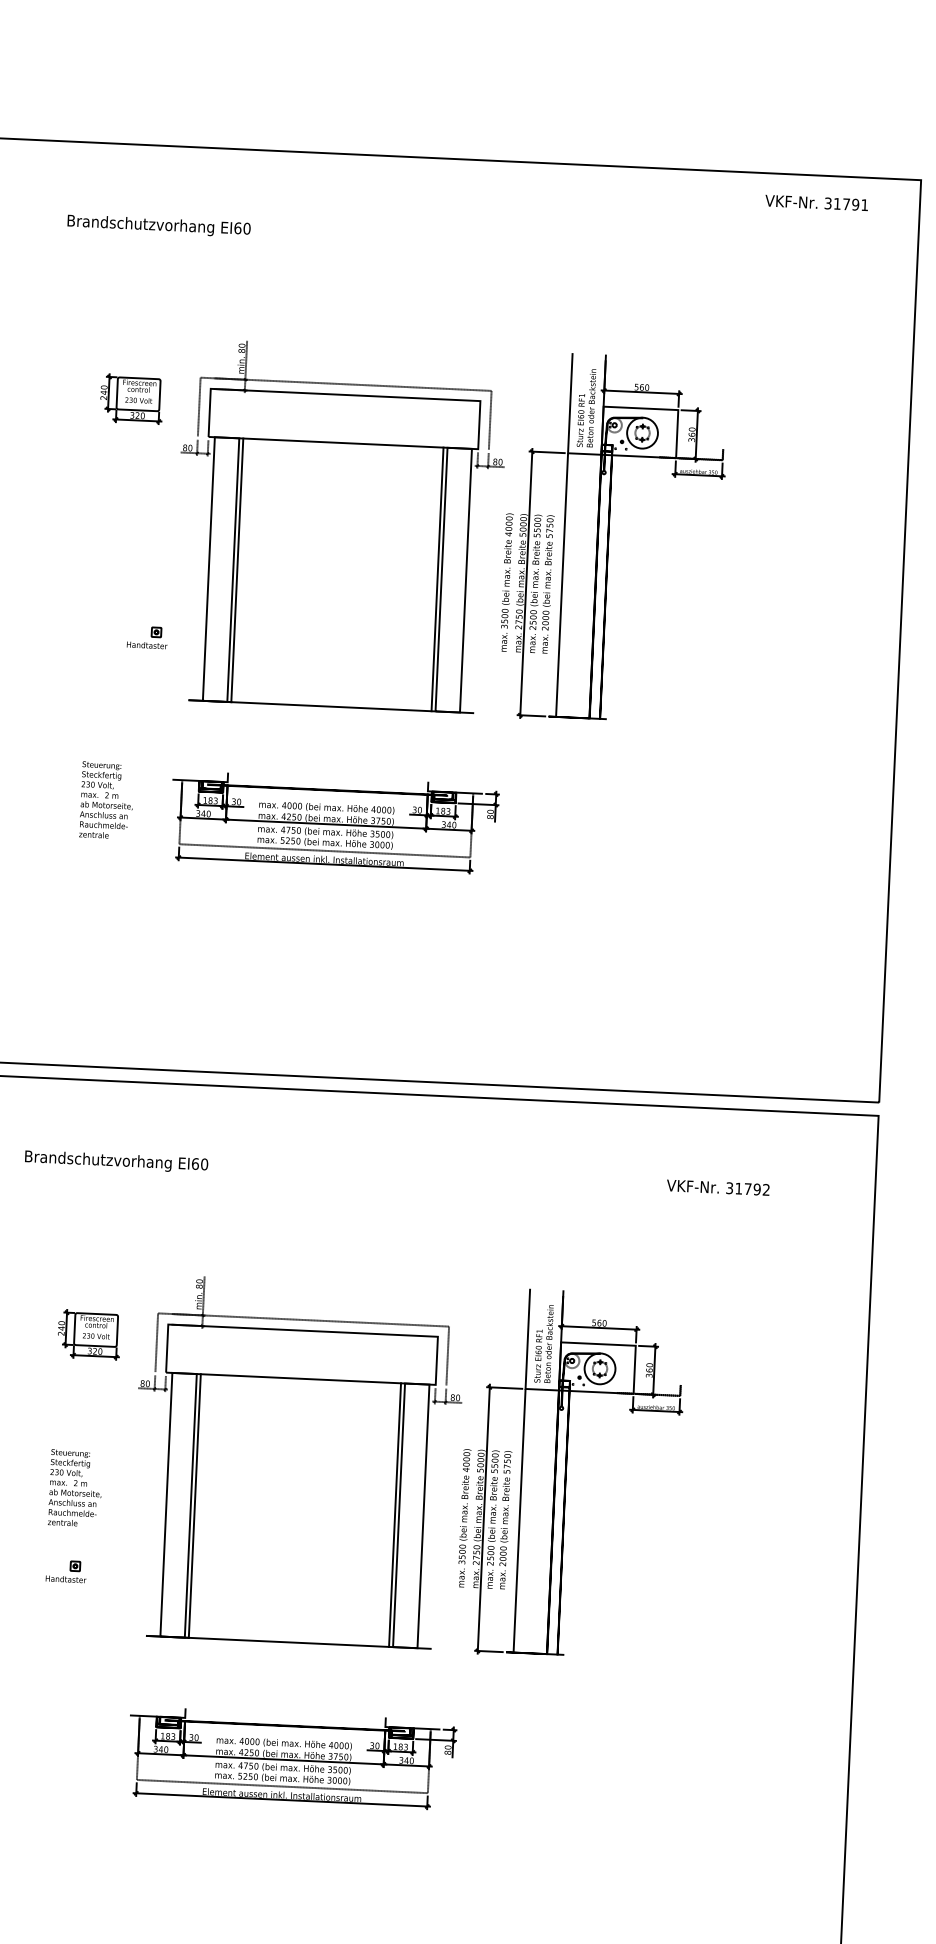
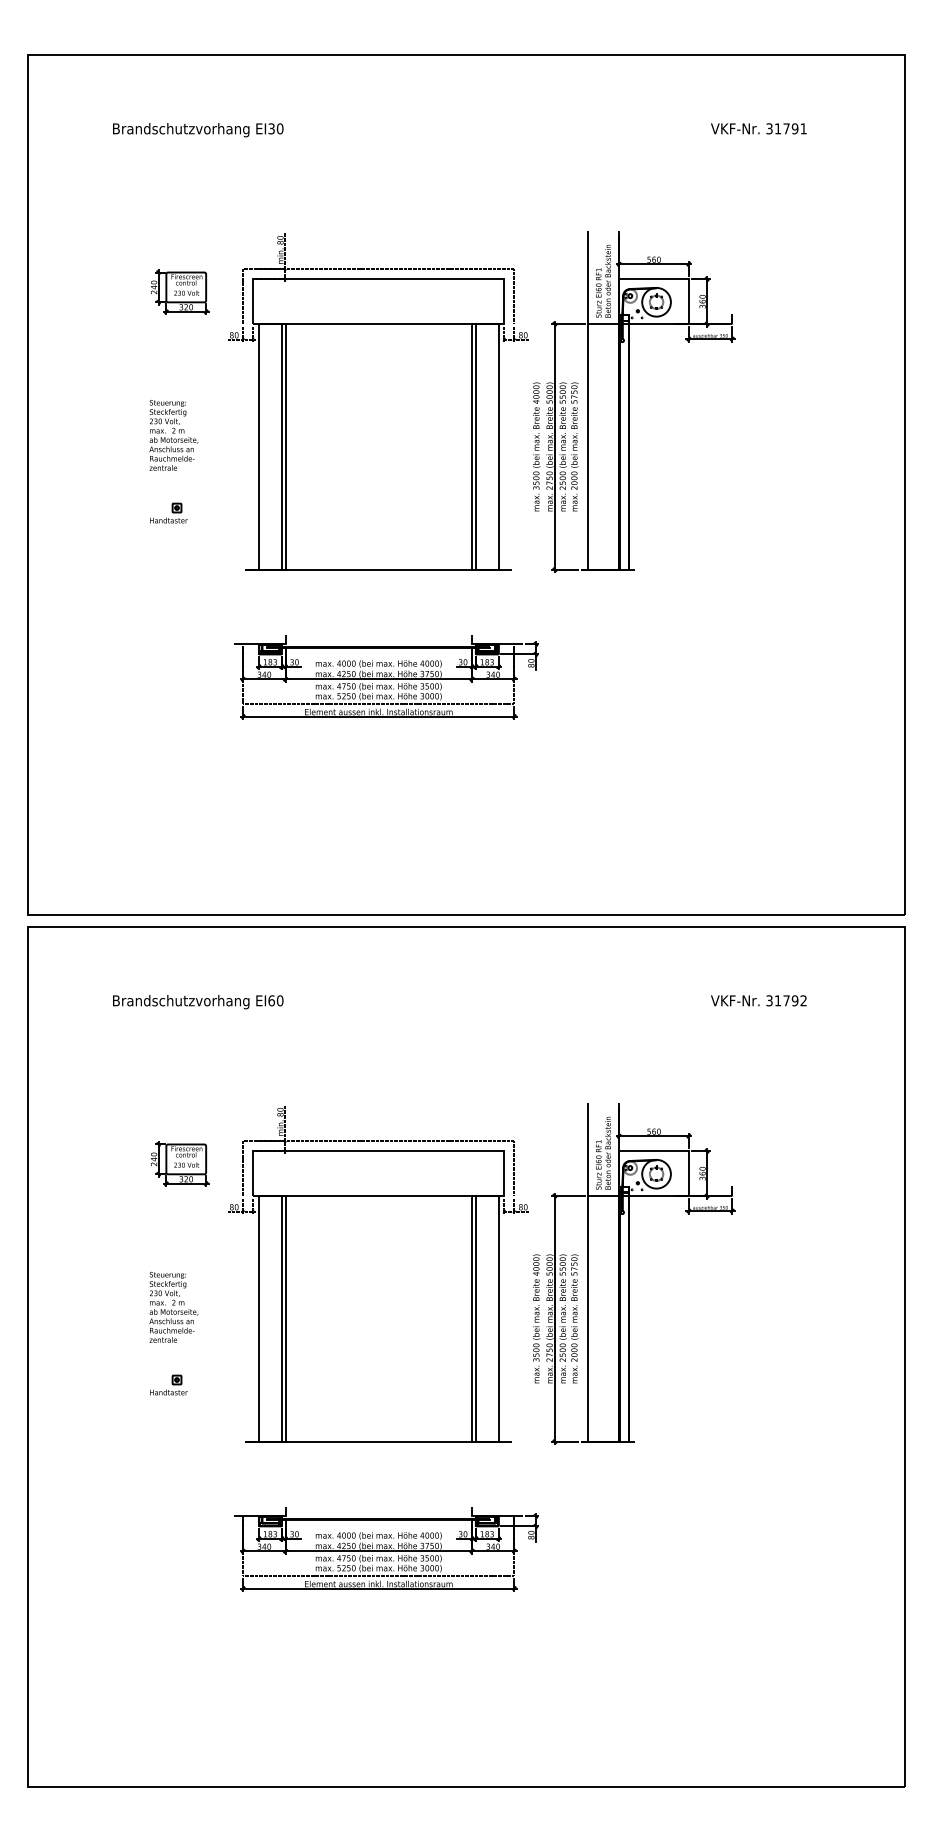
text: (816, 202) -> (758, 128), moved
text: (237, 227) -> (271, 128), EI60^I^I^I^I^I^I^I -> EI30^I^I^I^I^I^I^I
part: (147, 636) -> (168, 512), moved
text: (106, 800) -> (173, 435), moved

